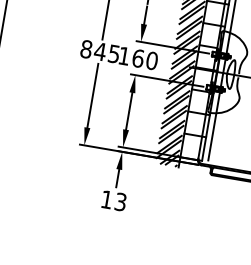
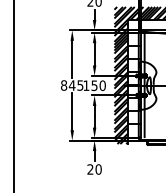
text: (138, 58) -> (94, 85), 160 -> 150
text: (113, 200) -> (94, 169), 13 -> 20

